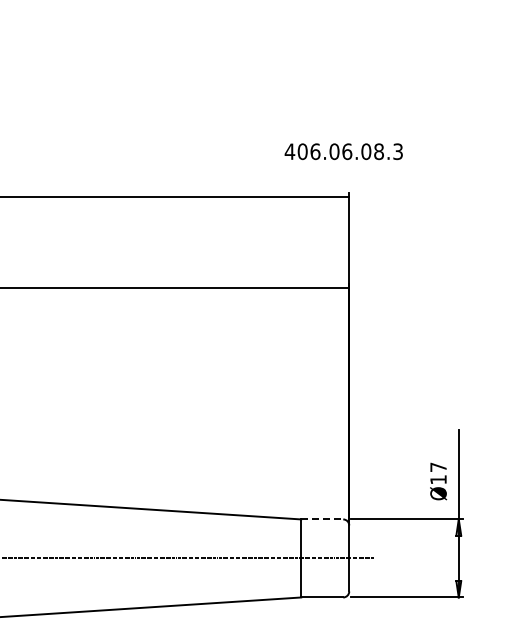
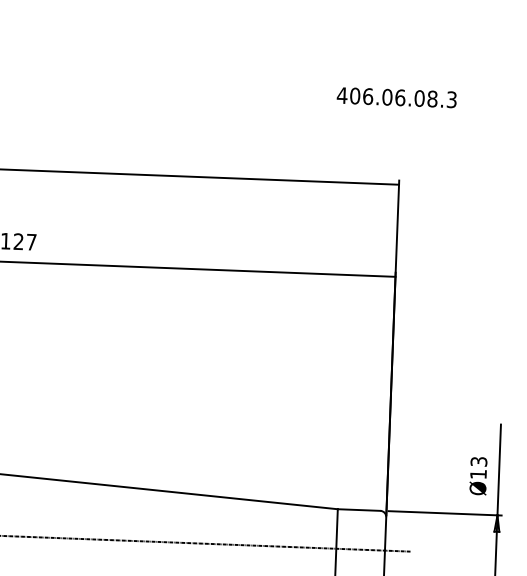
text: (343, 151) -> (396, 97), moved
text: (438, 466) -> (478, 460), Ø17 -> Ø13
line: (322, 519) -> (359, 510), dashed -> solid

